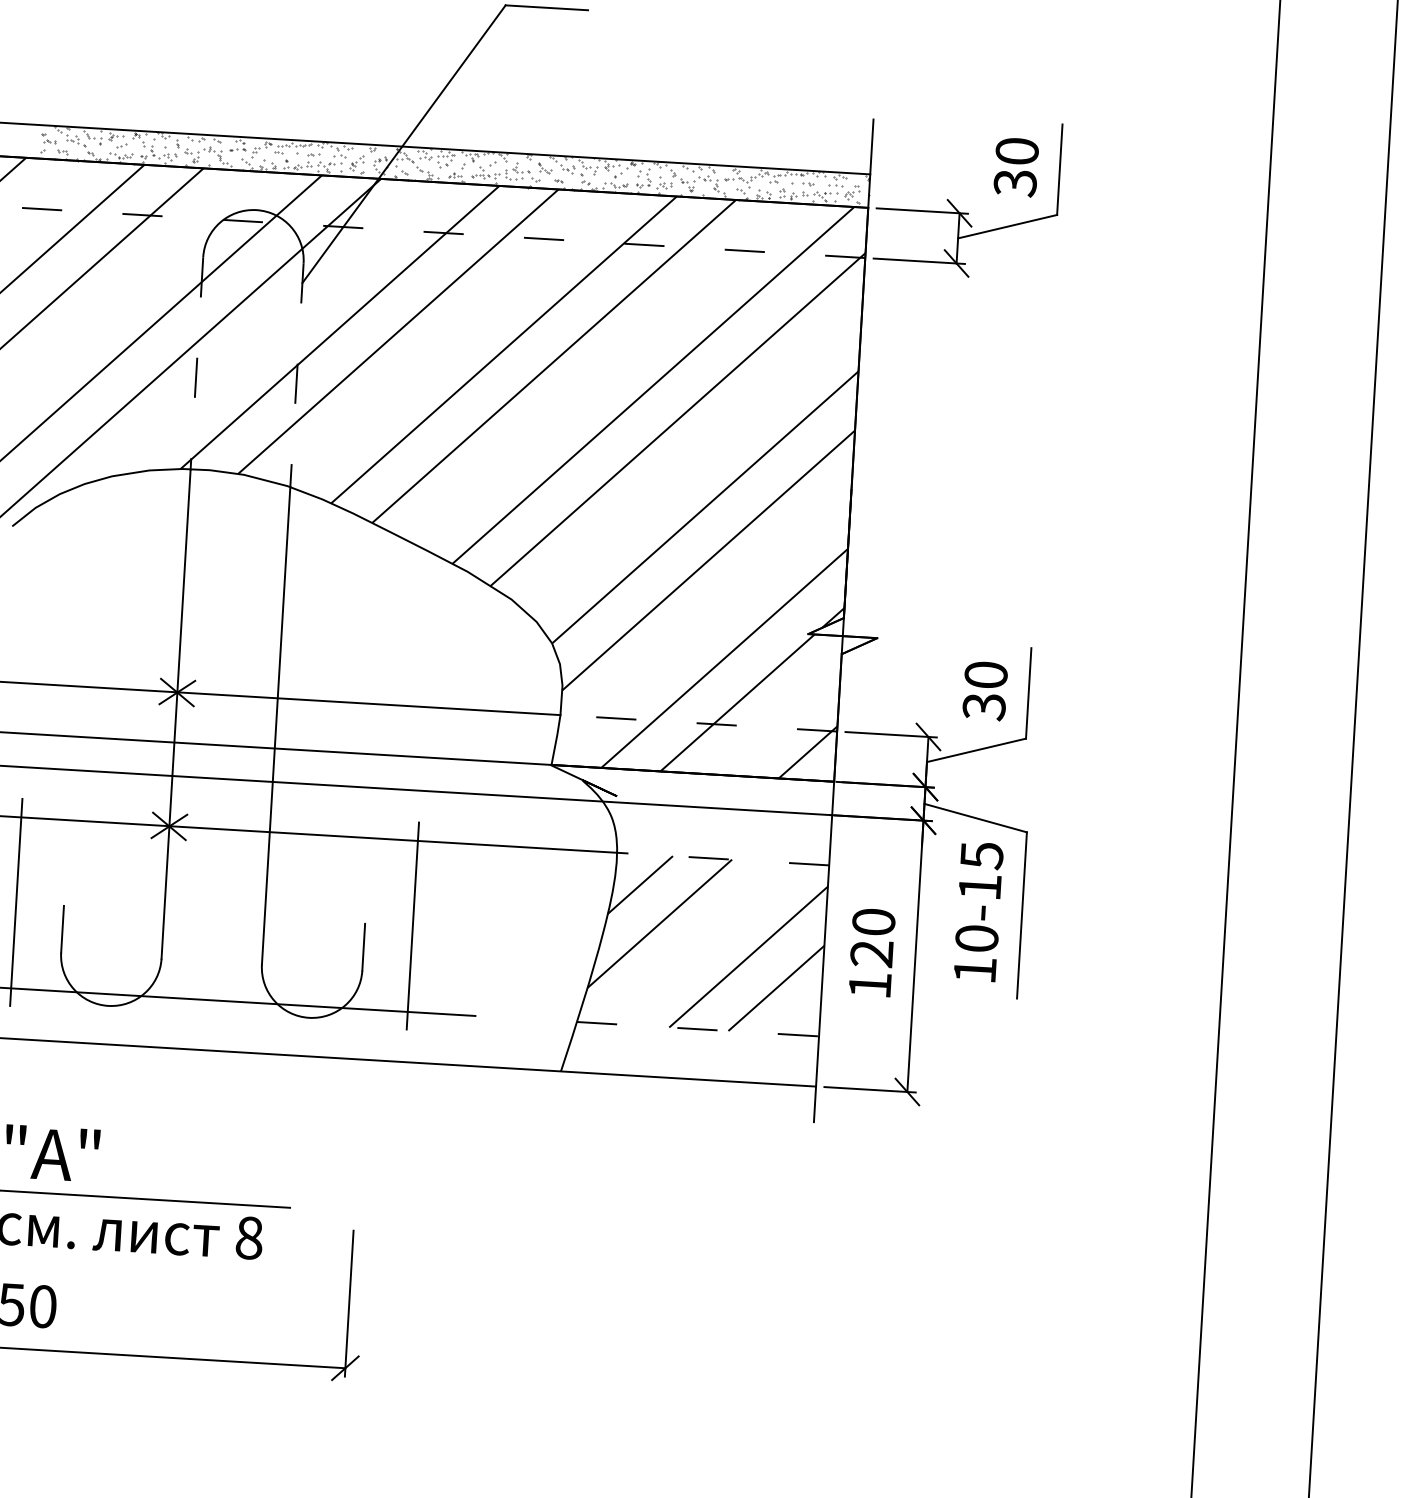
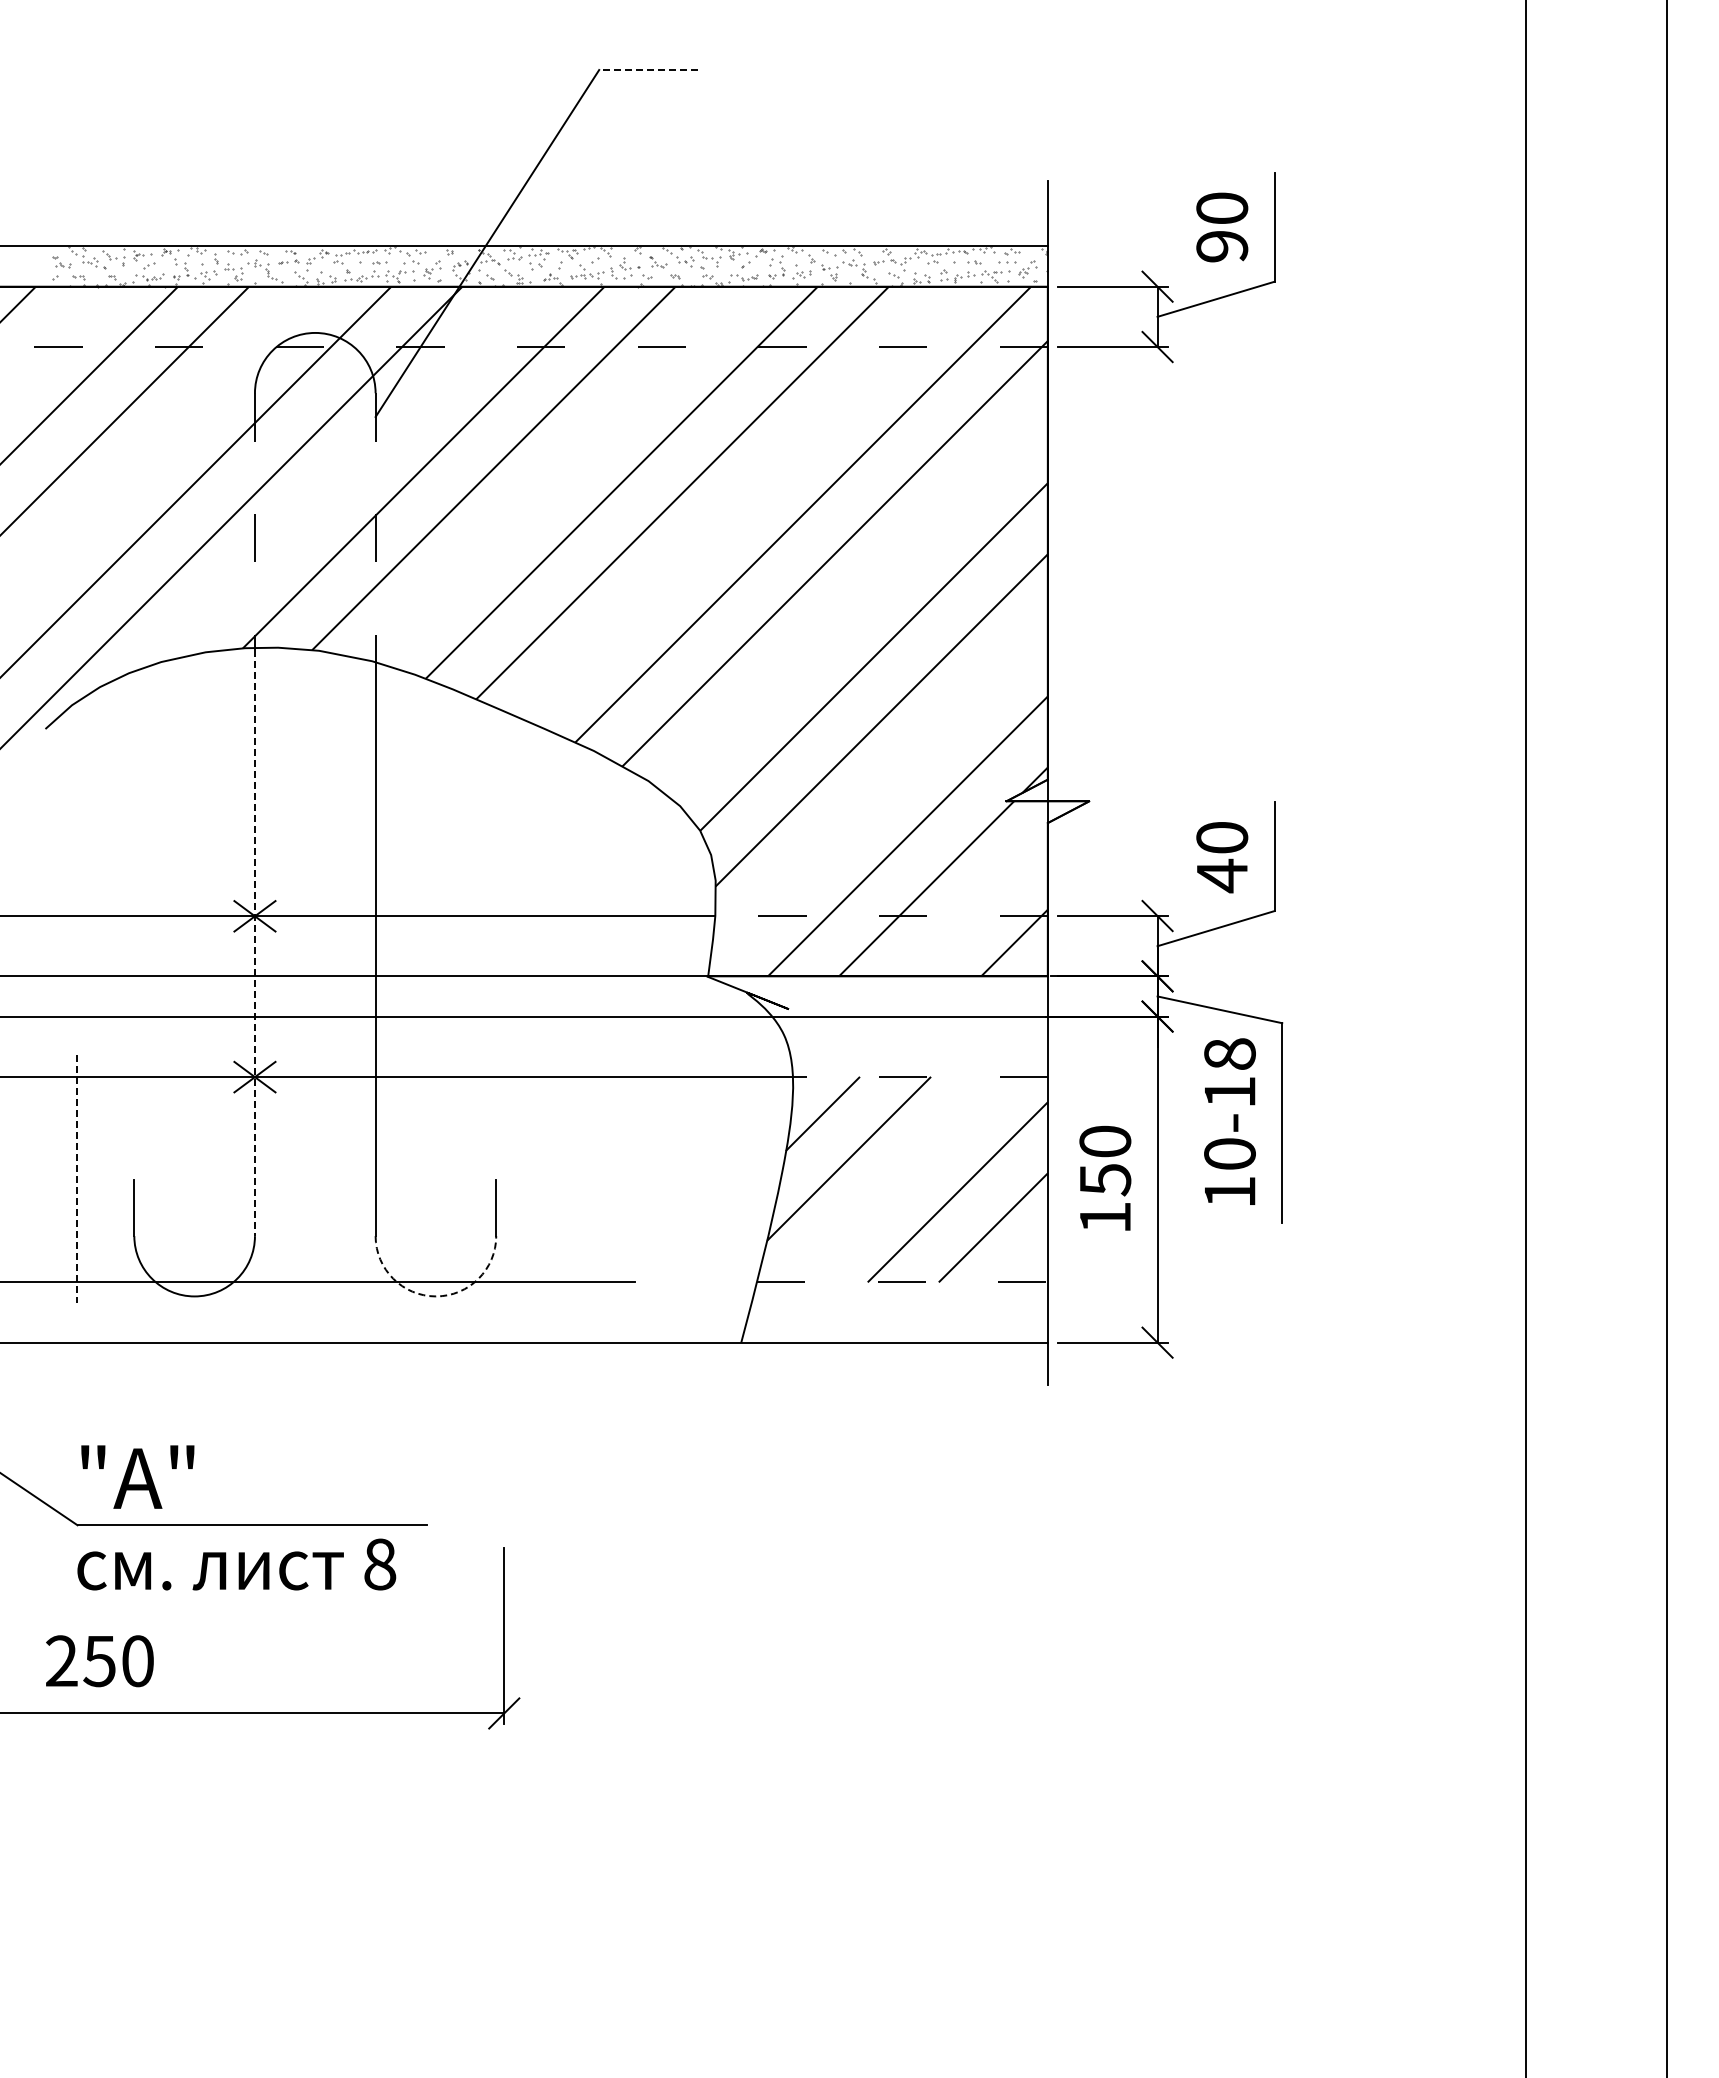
line: (546, 8) -> (648, 70), solid -> dashed
text: (1015, 183) -> (1222, 247), 30 -> 90
text: (984, 706) -> (1222, 875), 30 -> 40
line: (175, 715) -> (254, 943), solid -> dashed
text: (981, 855) -> (1229, 1054), 10-15 -> 10-18
line: (15, 902) -> (76, 1179), solid -> dashed
line: (412, 925) -> (553, 1178), removed
text: (872, 954) -> (1105, 1180), 120 -> 150
arc: (308, 1017) -> (435, 1296), solid -> dashed

